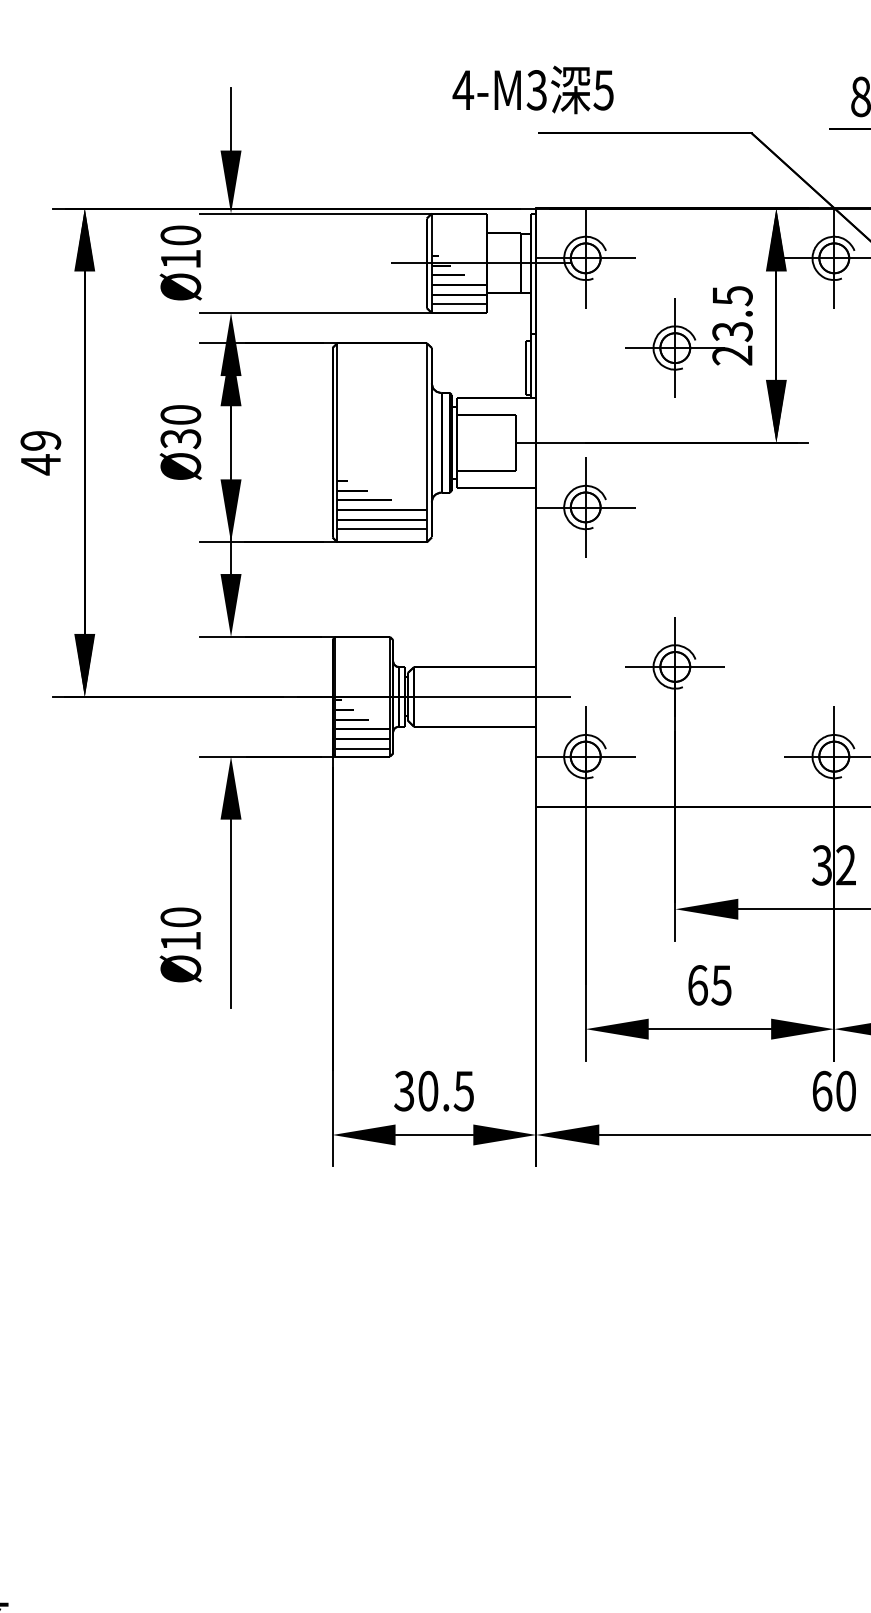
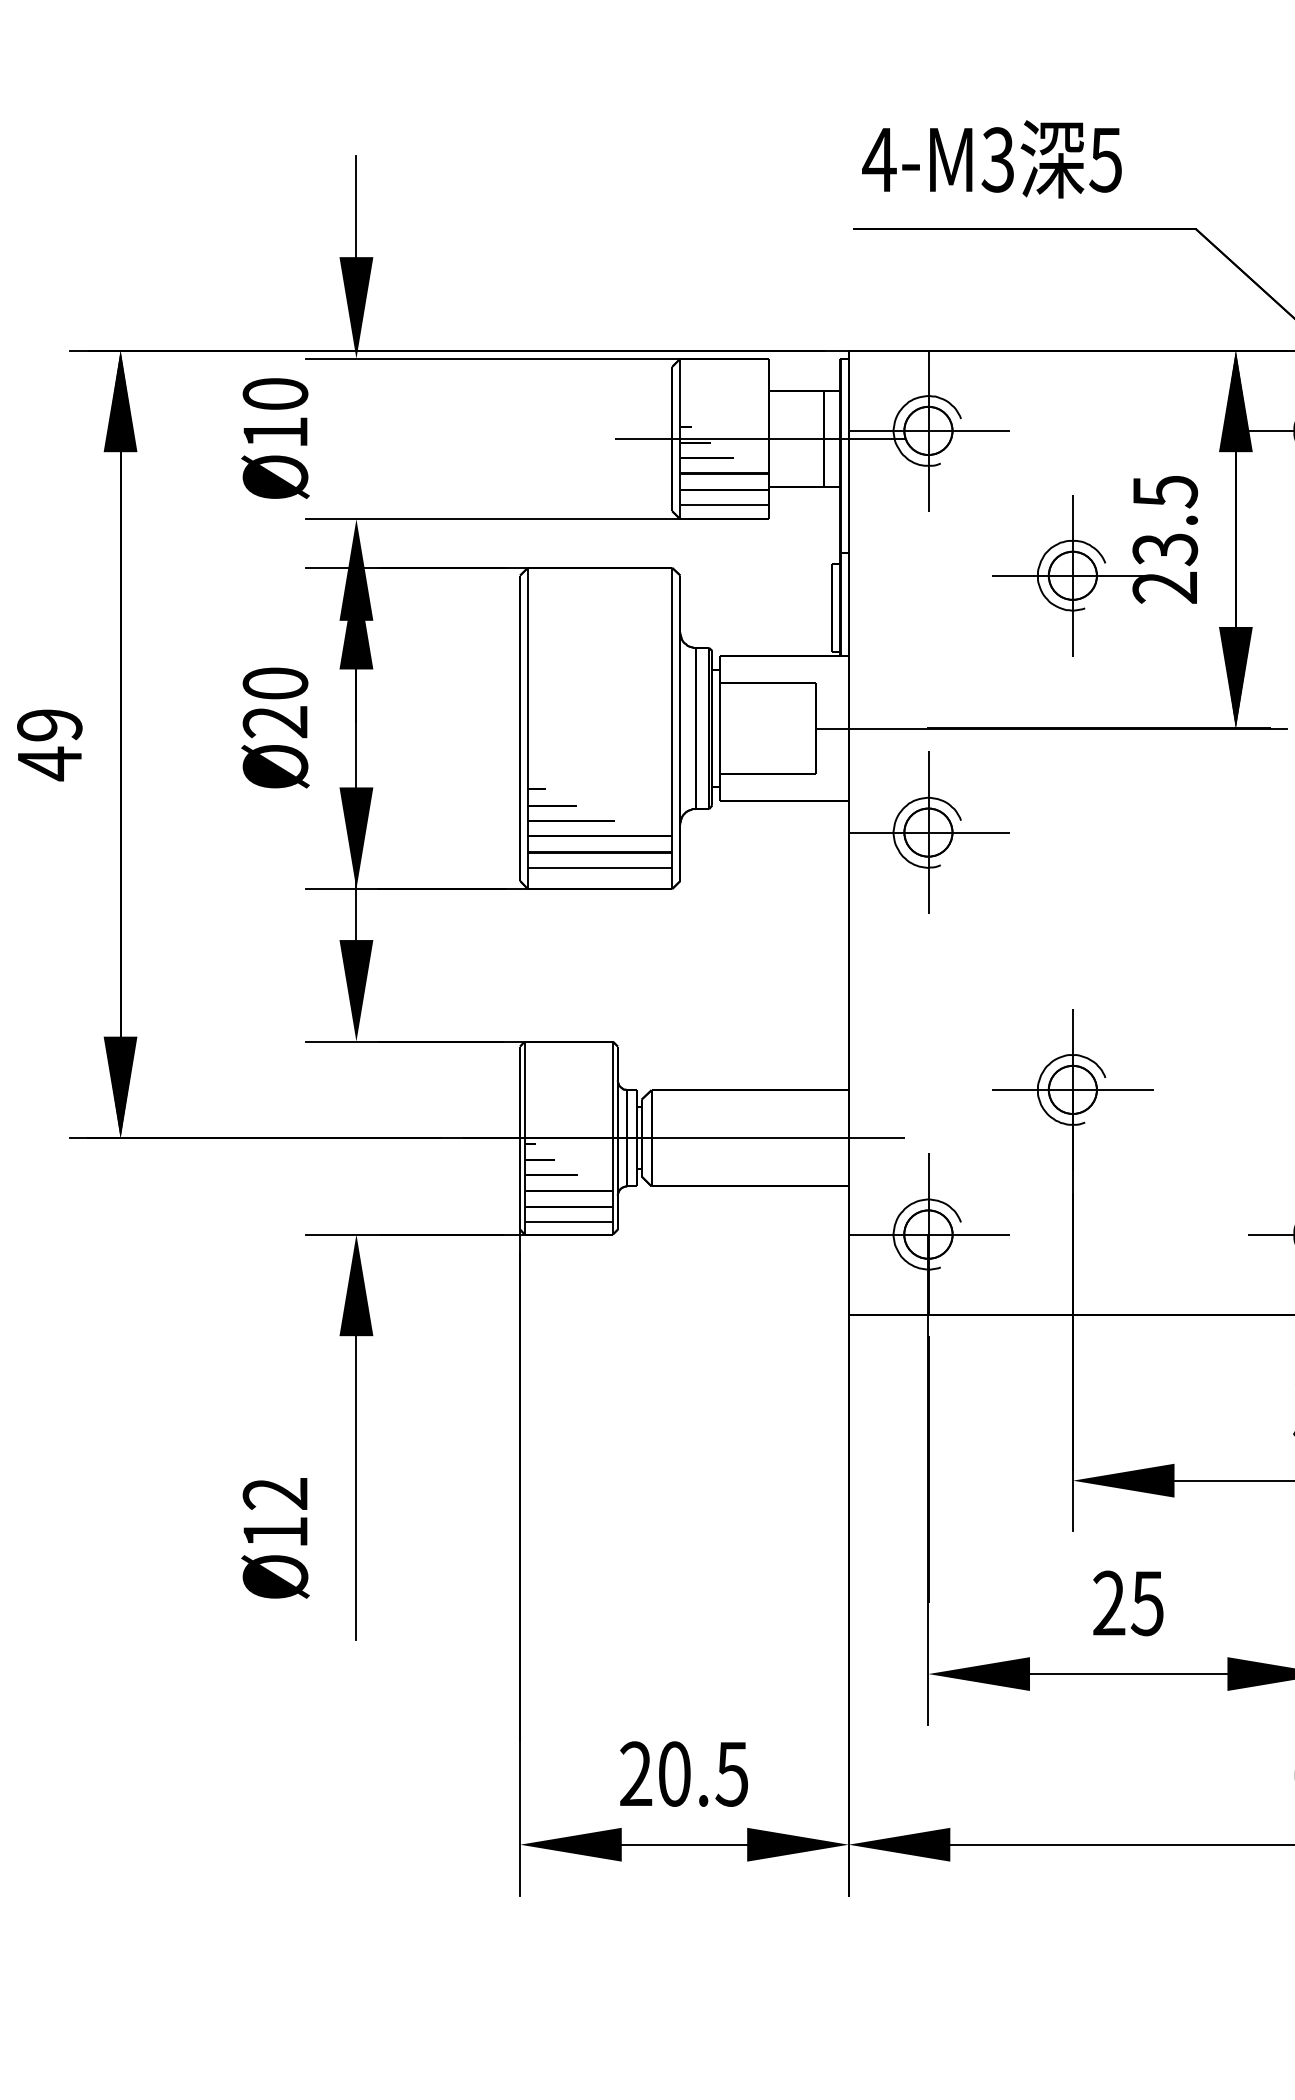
text: (532, 89) -> (990, 158), moved
text: (180, 439) -> (274, 723), Ø30 -> Ø20
text: (180, 917) -> (274, 1493), Ø10 -> Ø12
text: (697, 985) -> (1108, 1603), 65 -> 25
text: (404, 1091) -> (636, 1774), 30.5 -> 20.5

